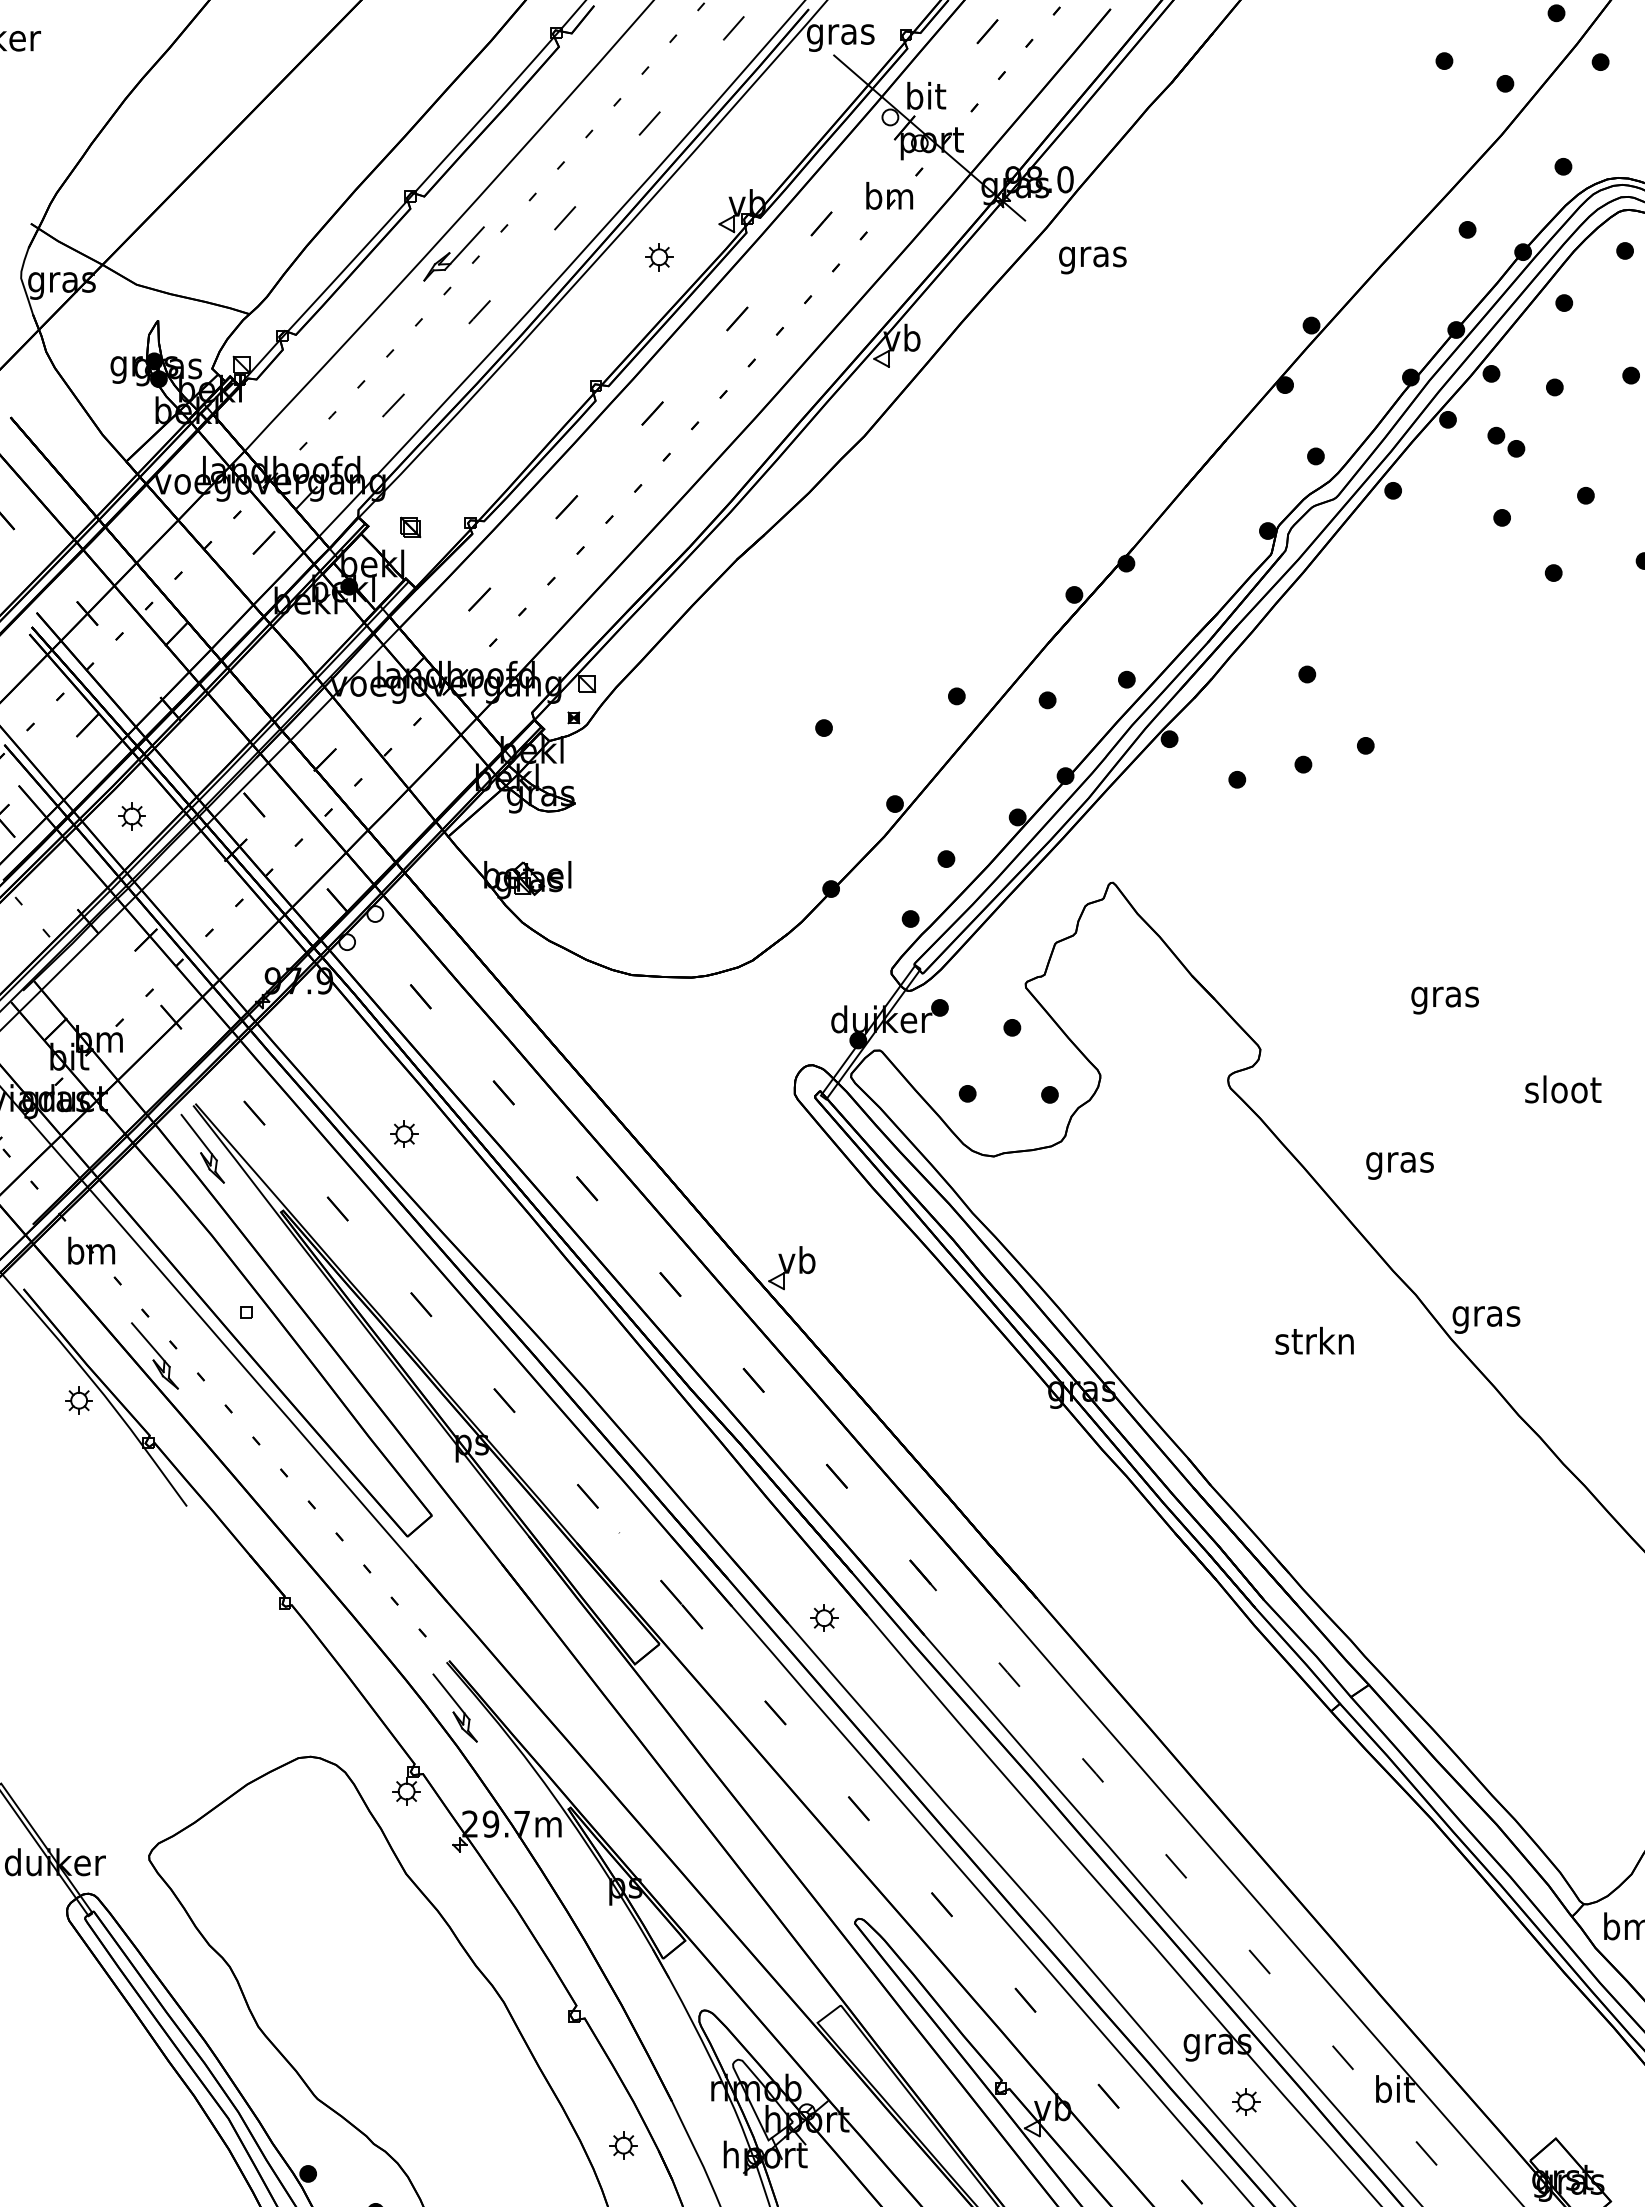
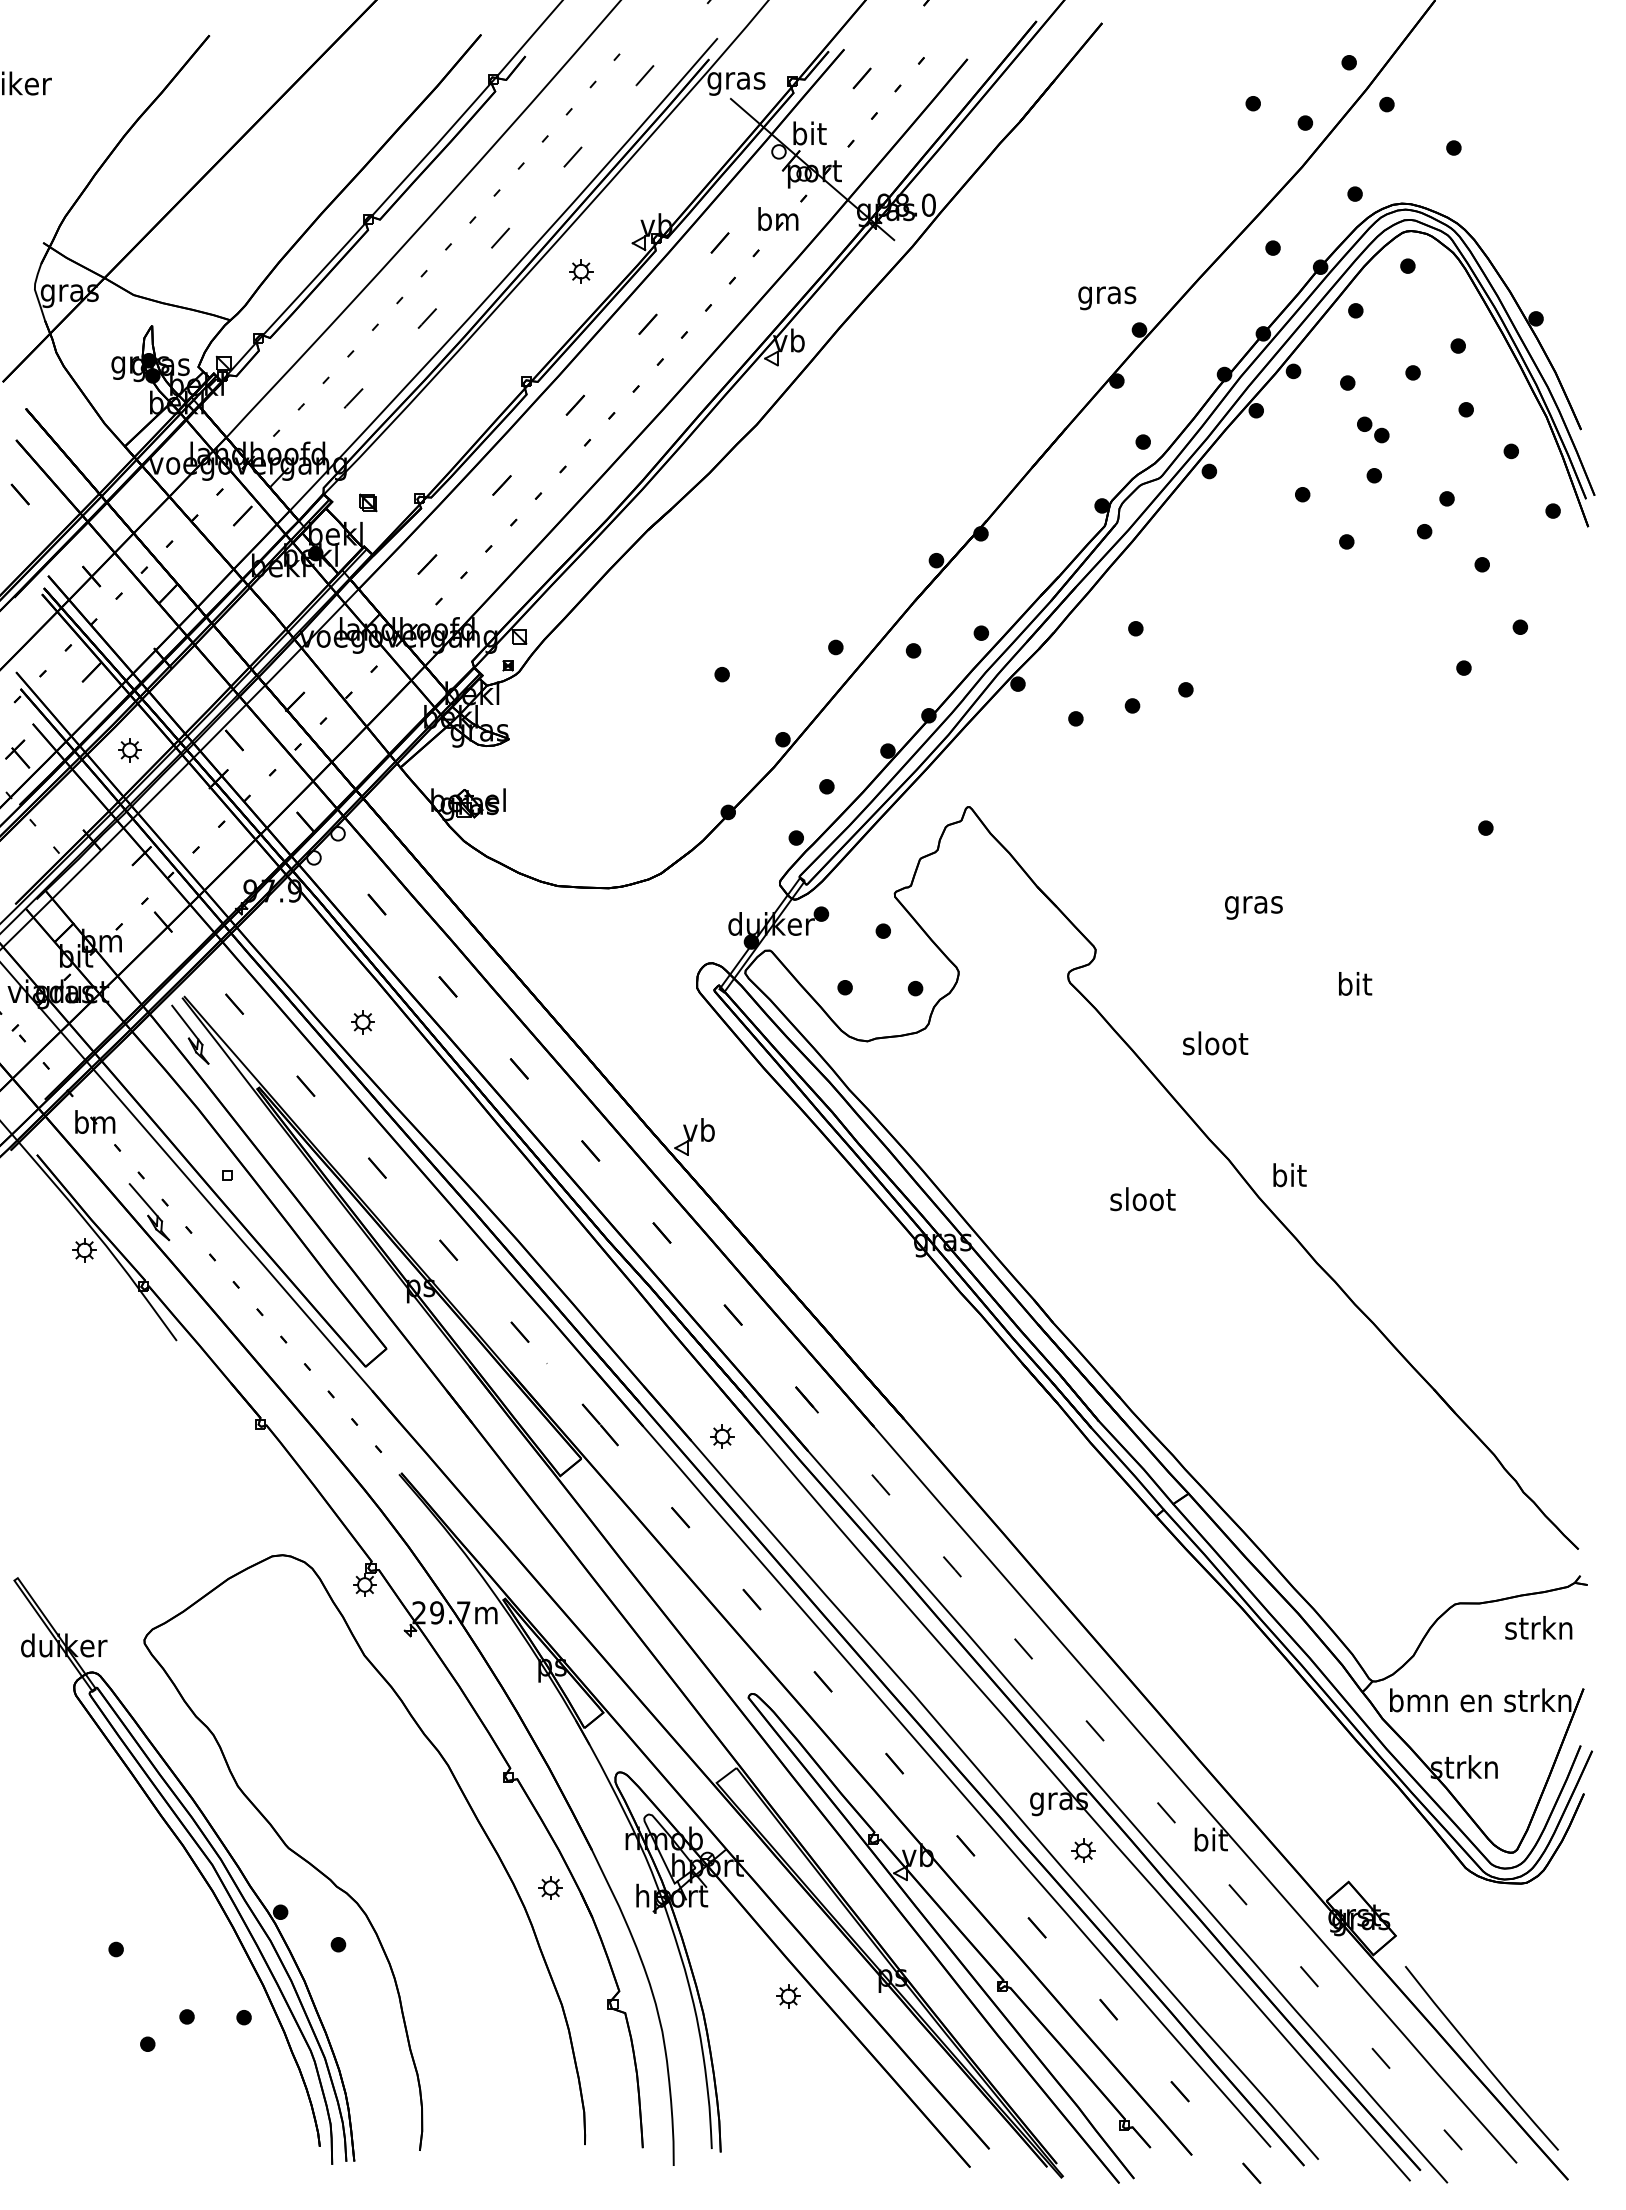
part: (452, 253) -> (404, 268), removed
text: (1093, 260) -> (1107, 298), moved
part: (1506, 441) -> (1373, 429), moved
text: (1562, 1088) -> (1354, 983), sloot -> bit
text: (1400, 1162) -> (1215, 1046), gras -> sloot
text: (1486, 1316) -> (1289, 1178), gras -> bit
text: (1313, 1341) -> (1141, 1199), strkn -> sloot
part: (454, 1708) -> (405, 1513), removed

